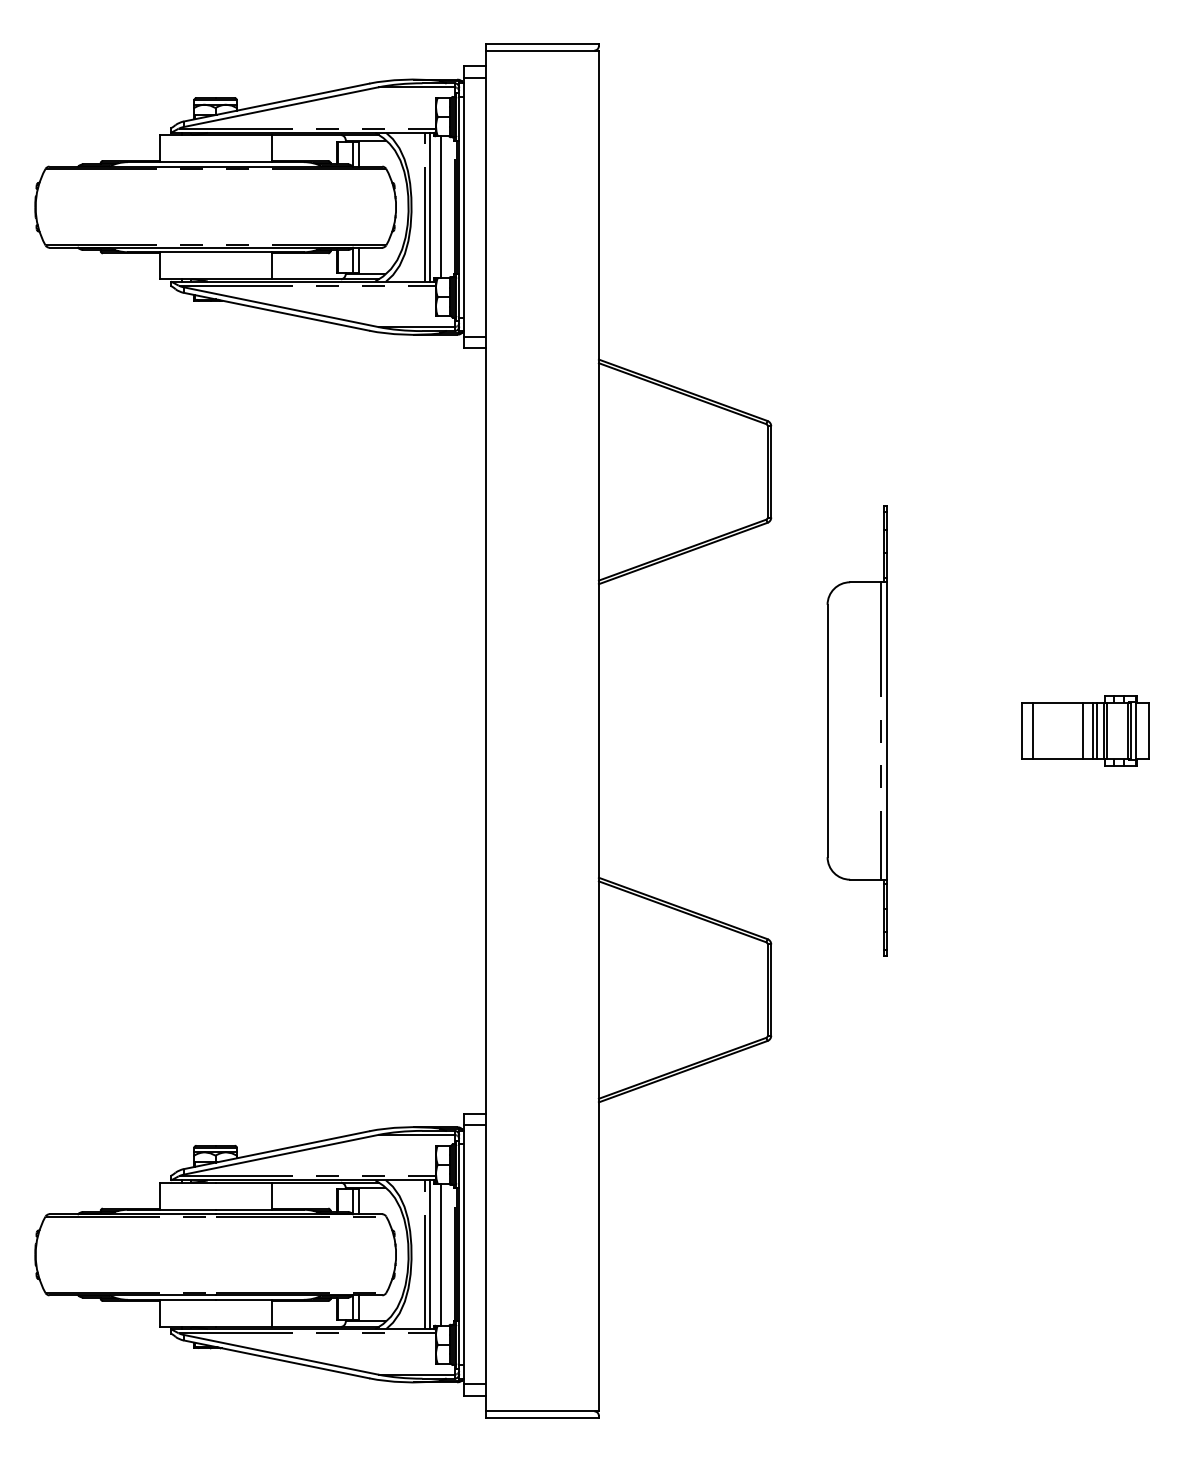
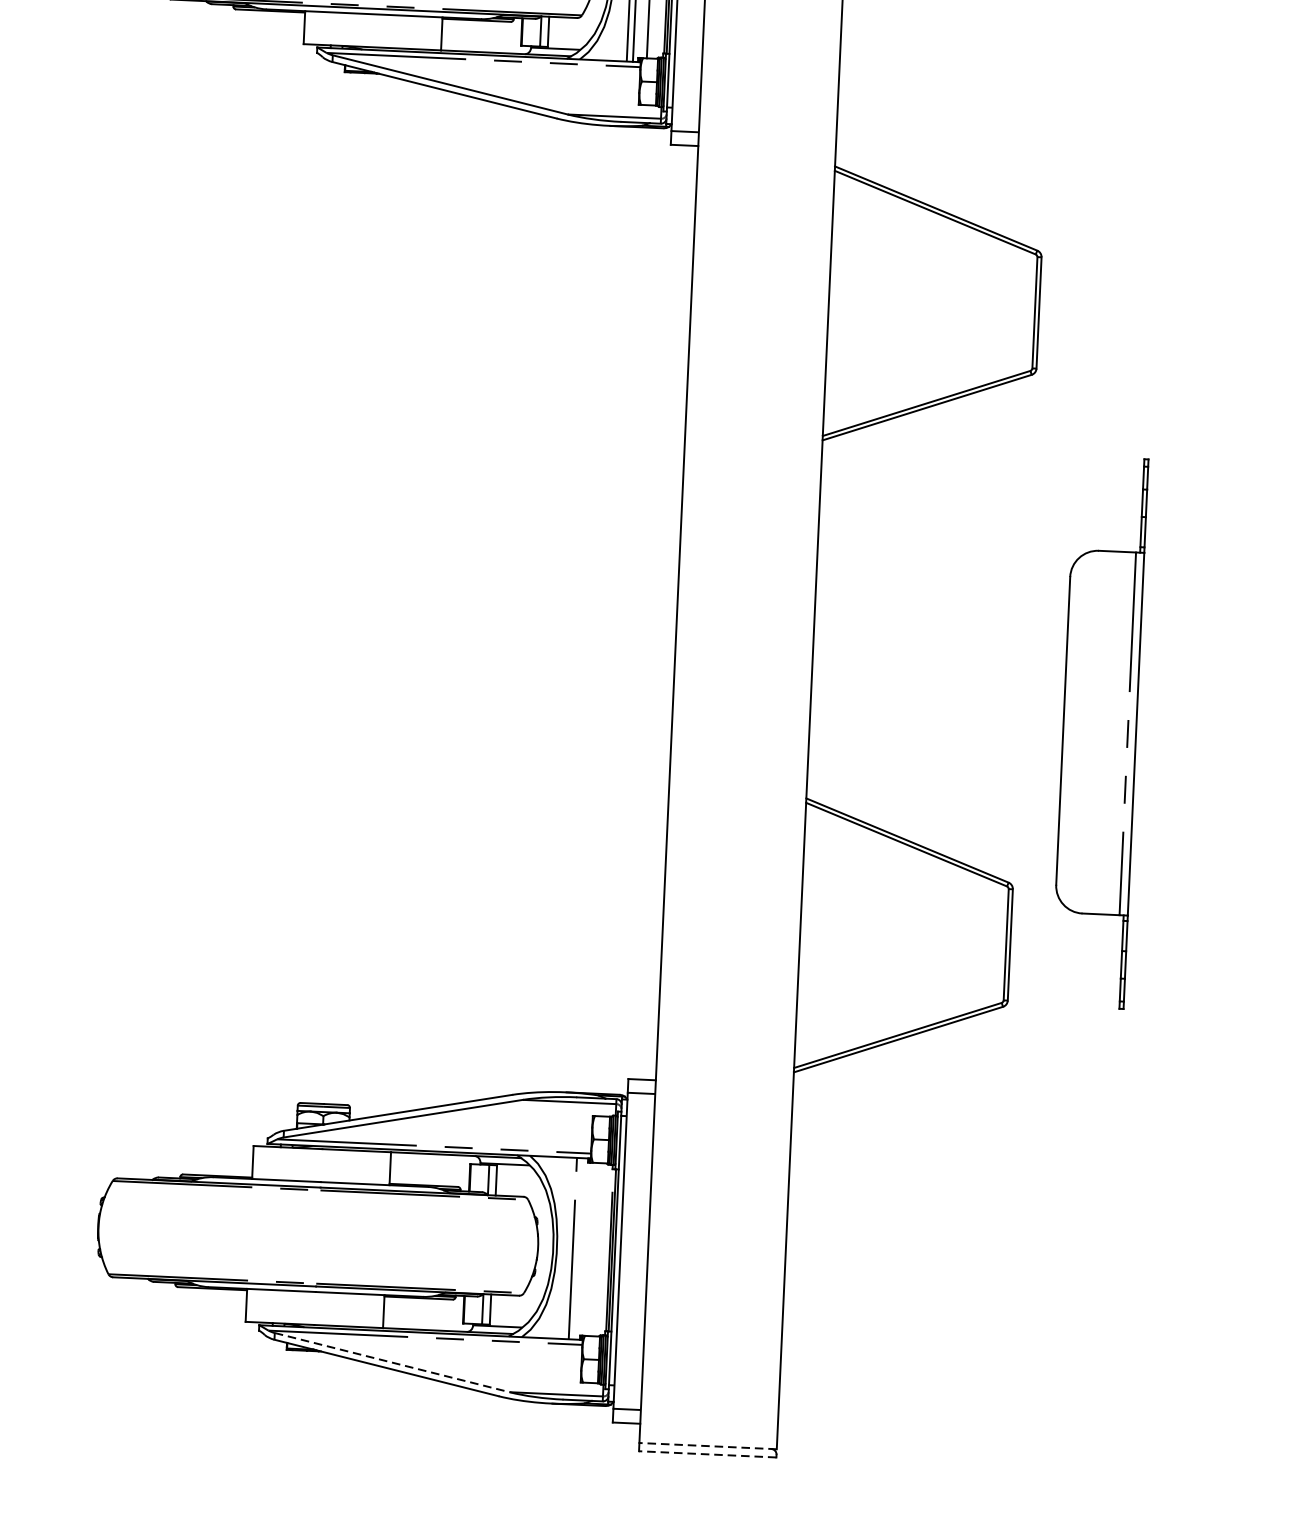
part: (856, 730) -> (1098, 731), moved
line: (429, 1254) -> (578, 1248), removed
line: (440, 1254) -> (592, 1249), removed
line: (281, 1354) -> (392, 1362), solid -> dashed
line: (542, 1411) -> (708, 1446), solid -> dashed
line: (542, 1418) -> (707, 1454), solid -> dashed

